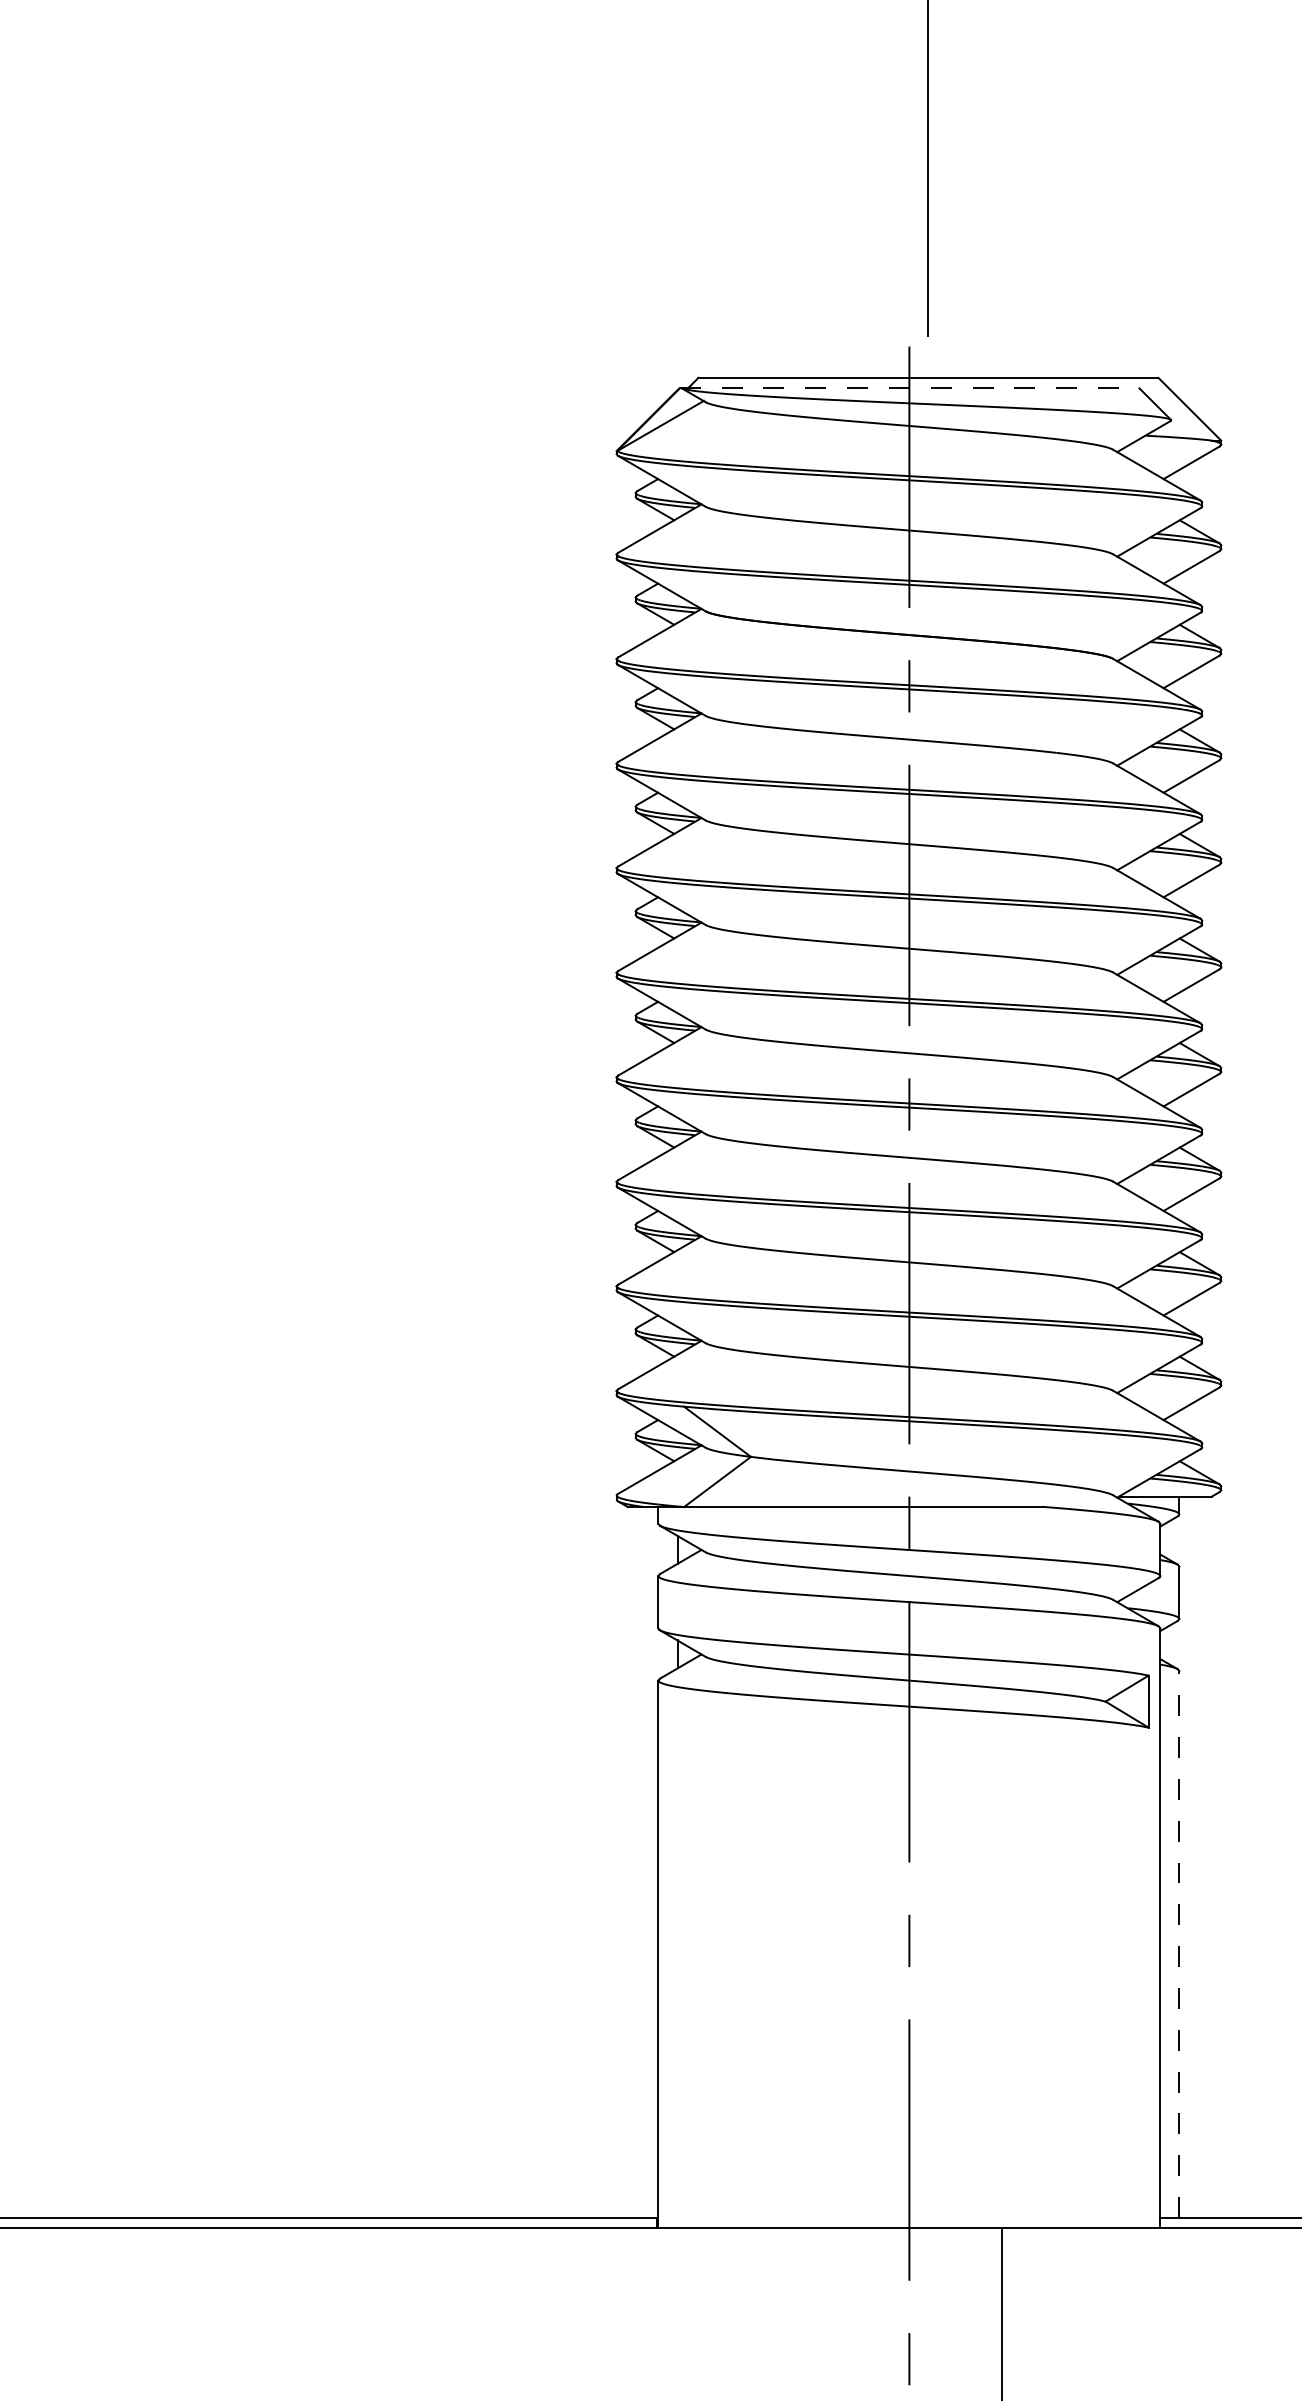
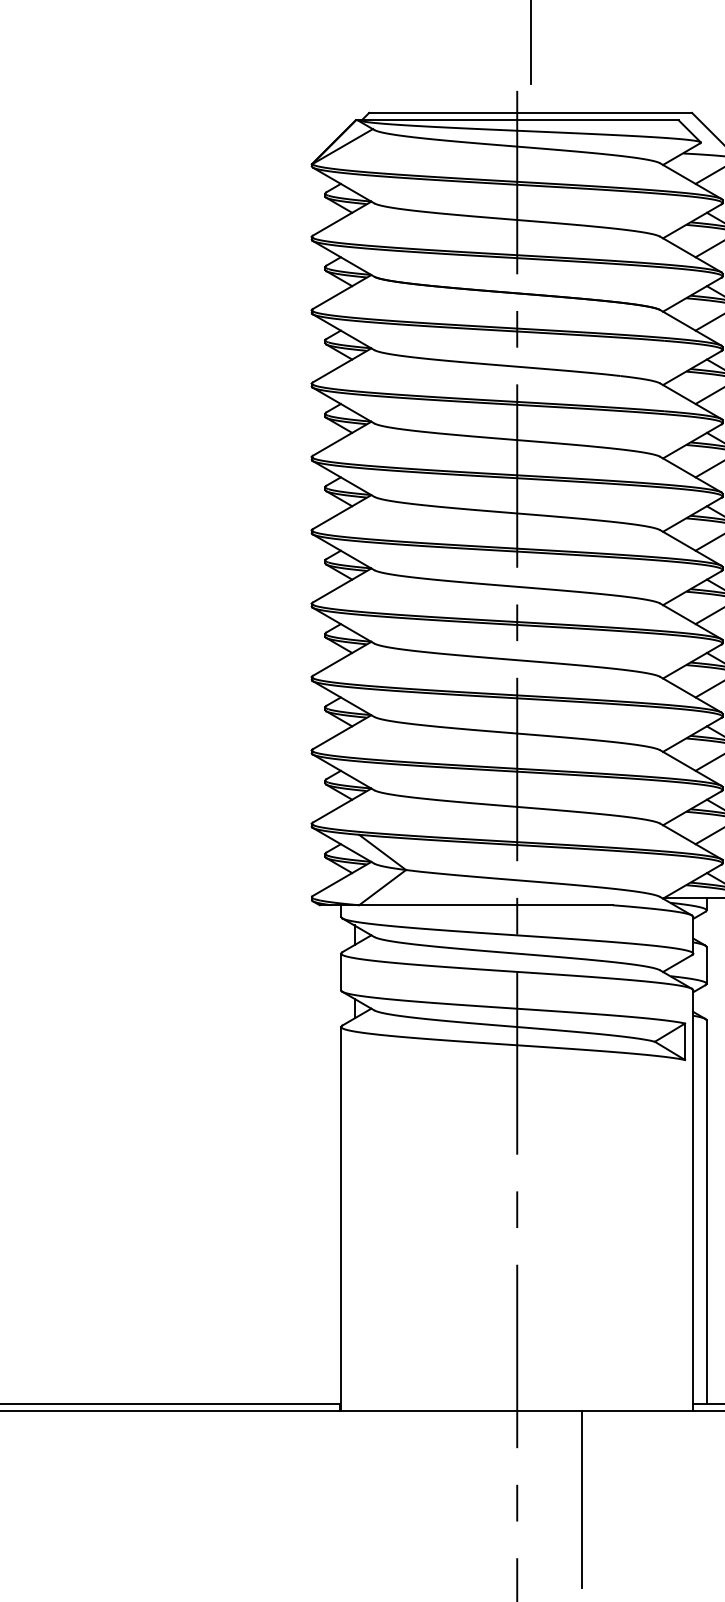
line: (909, 388) -> (517, 120), dashed -> solid
line: (1179, 1944) -> (706, 1212), dashed -> solid

